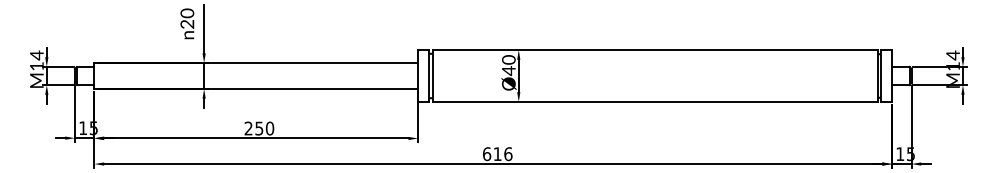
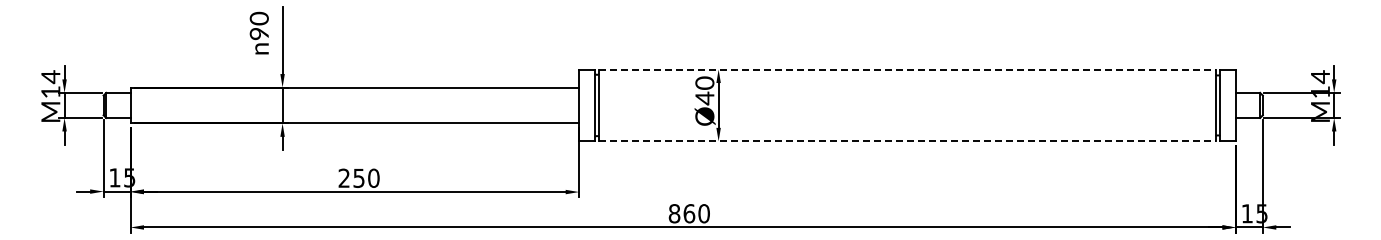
text: (187, 24) -> (259, 33), 20 -> 90
line: (655, 50) -> (908, 69), solid -> dashed
line: (655, 102) -> (908, 141), solid -> dashed
text: (497, 153) -> (689, 213), 616 -> 860

